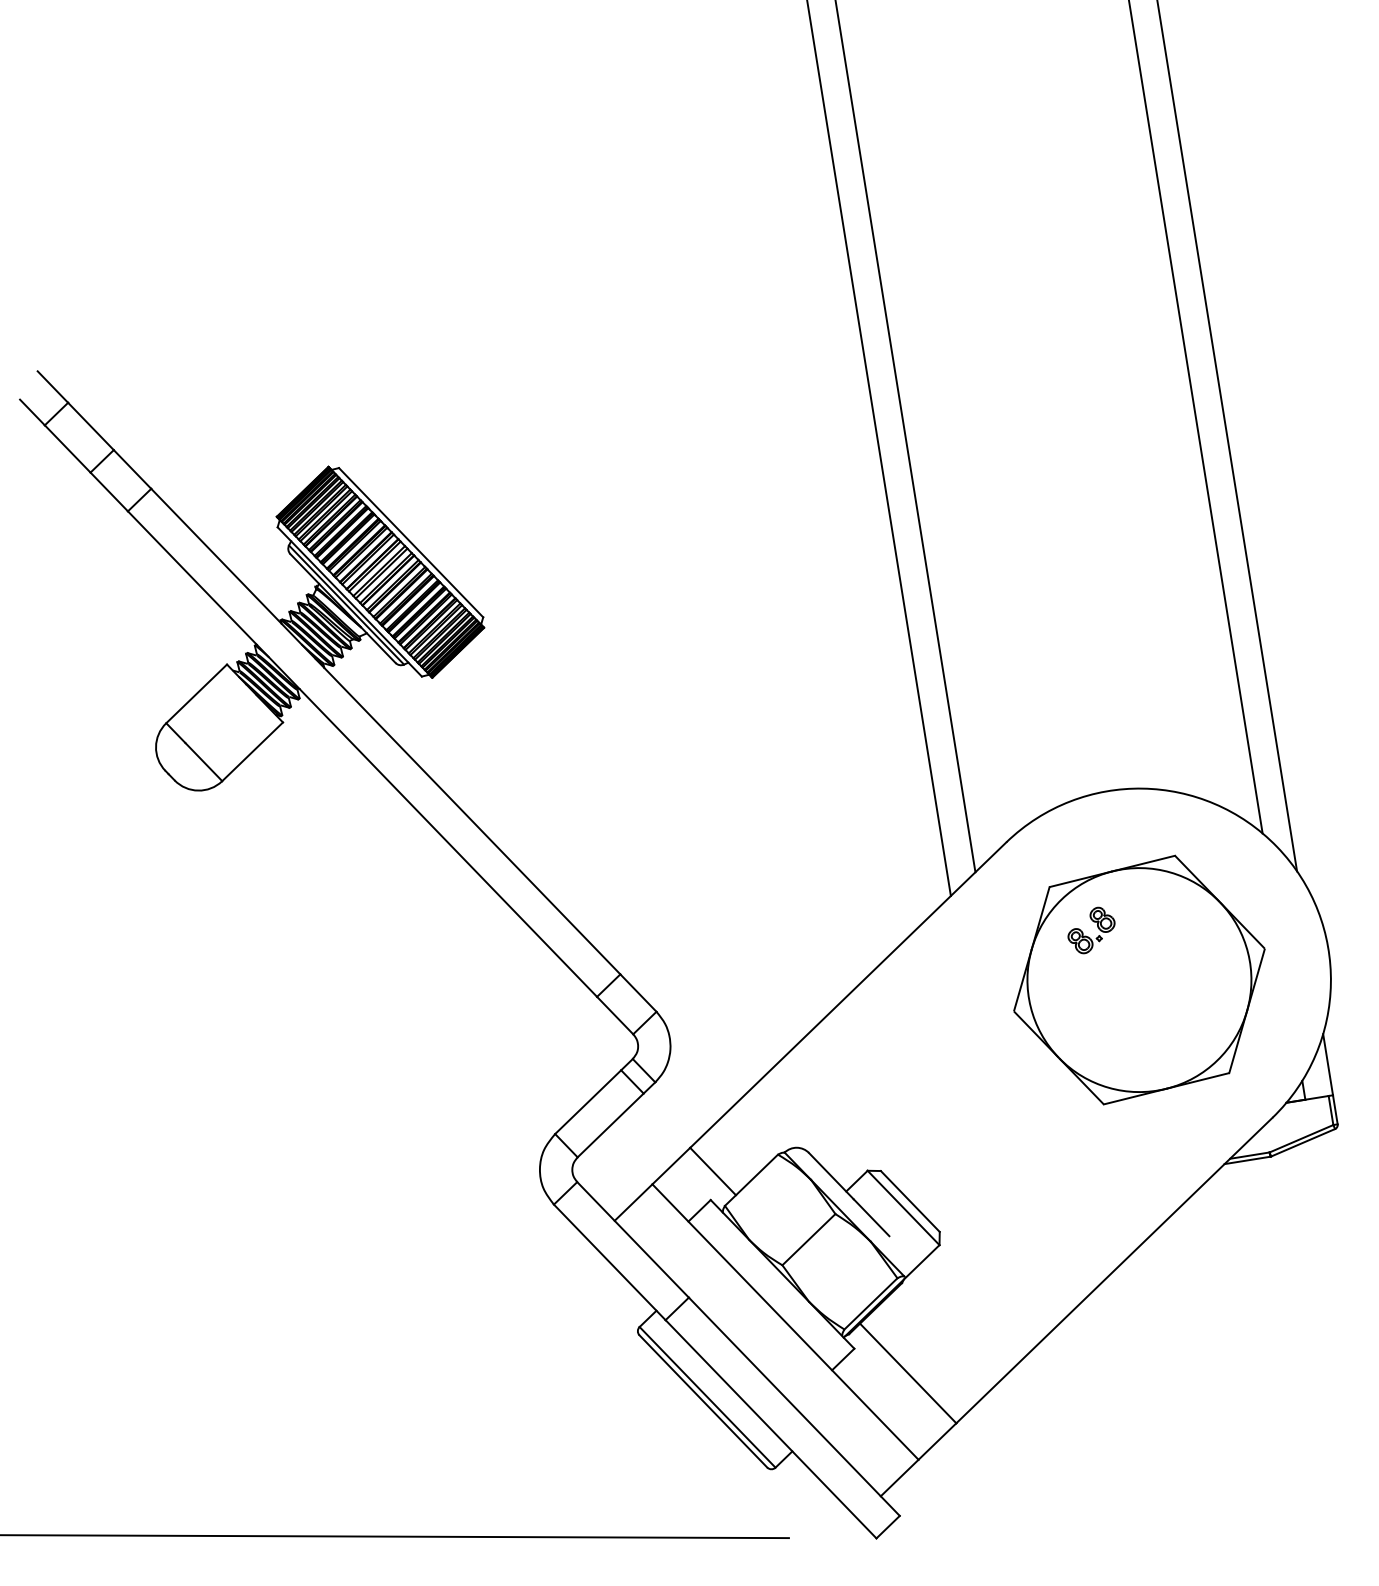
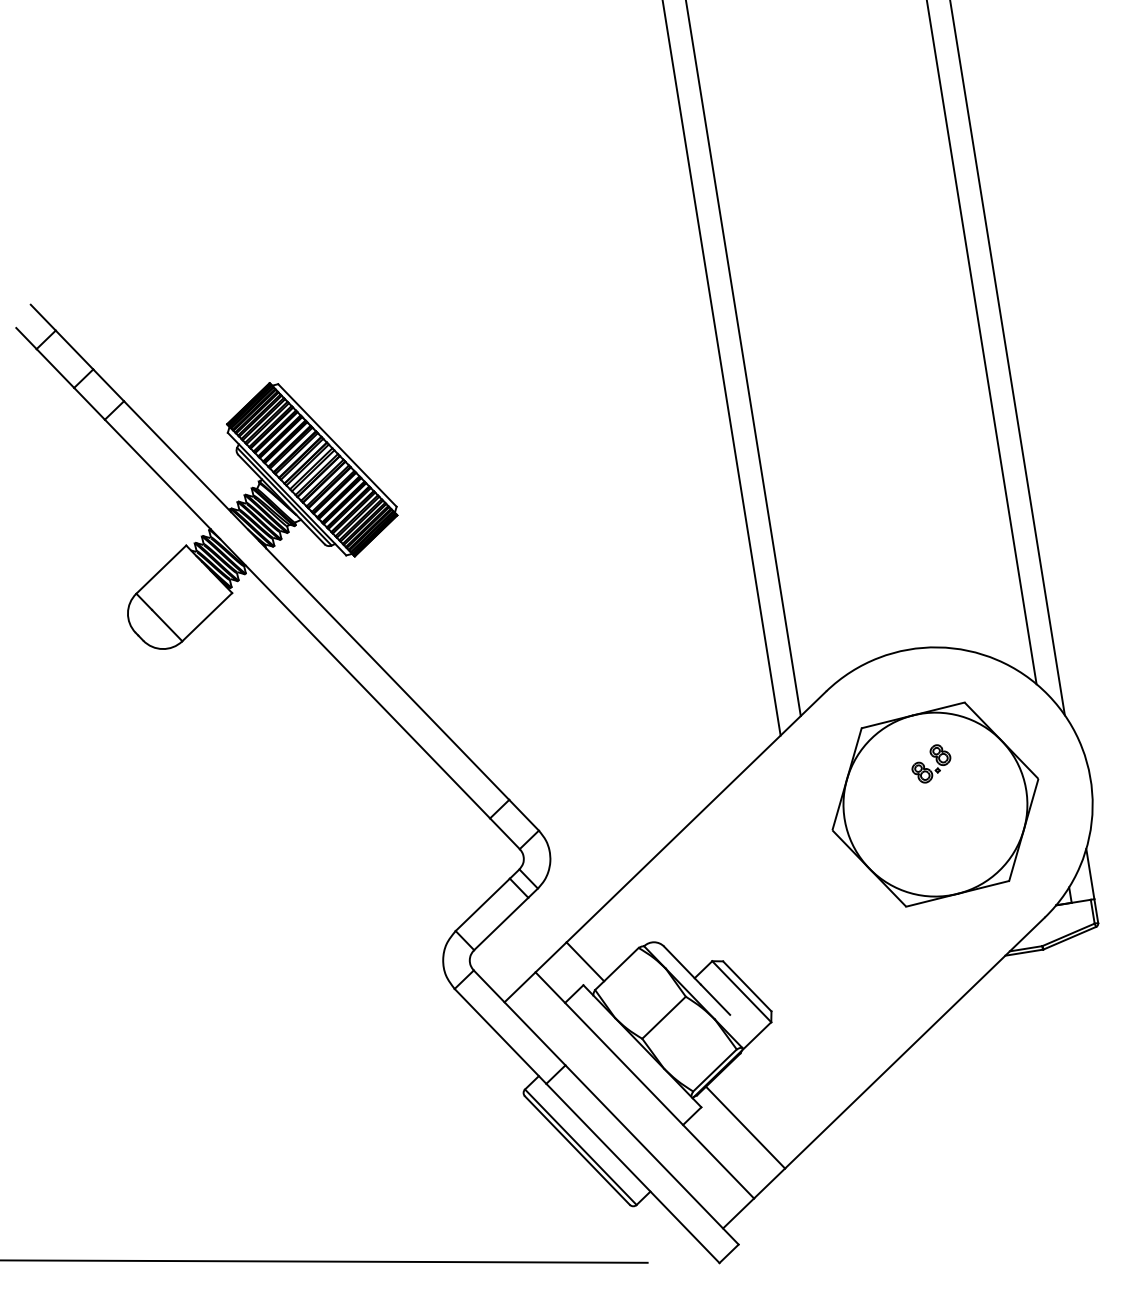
part: (1097, 927) -> (936, 761), moved

